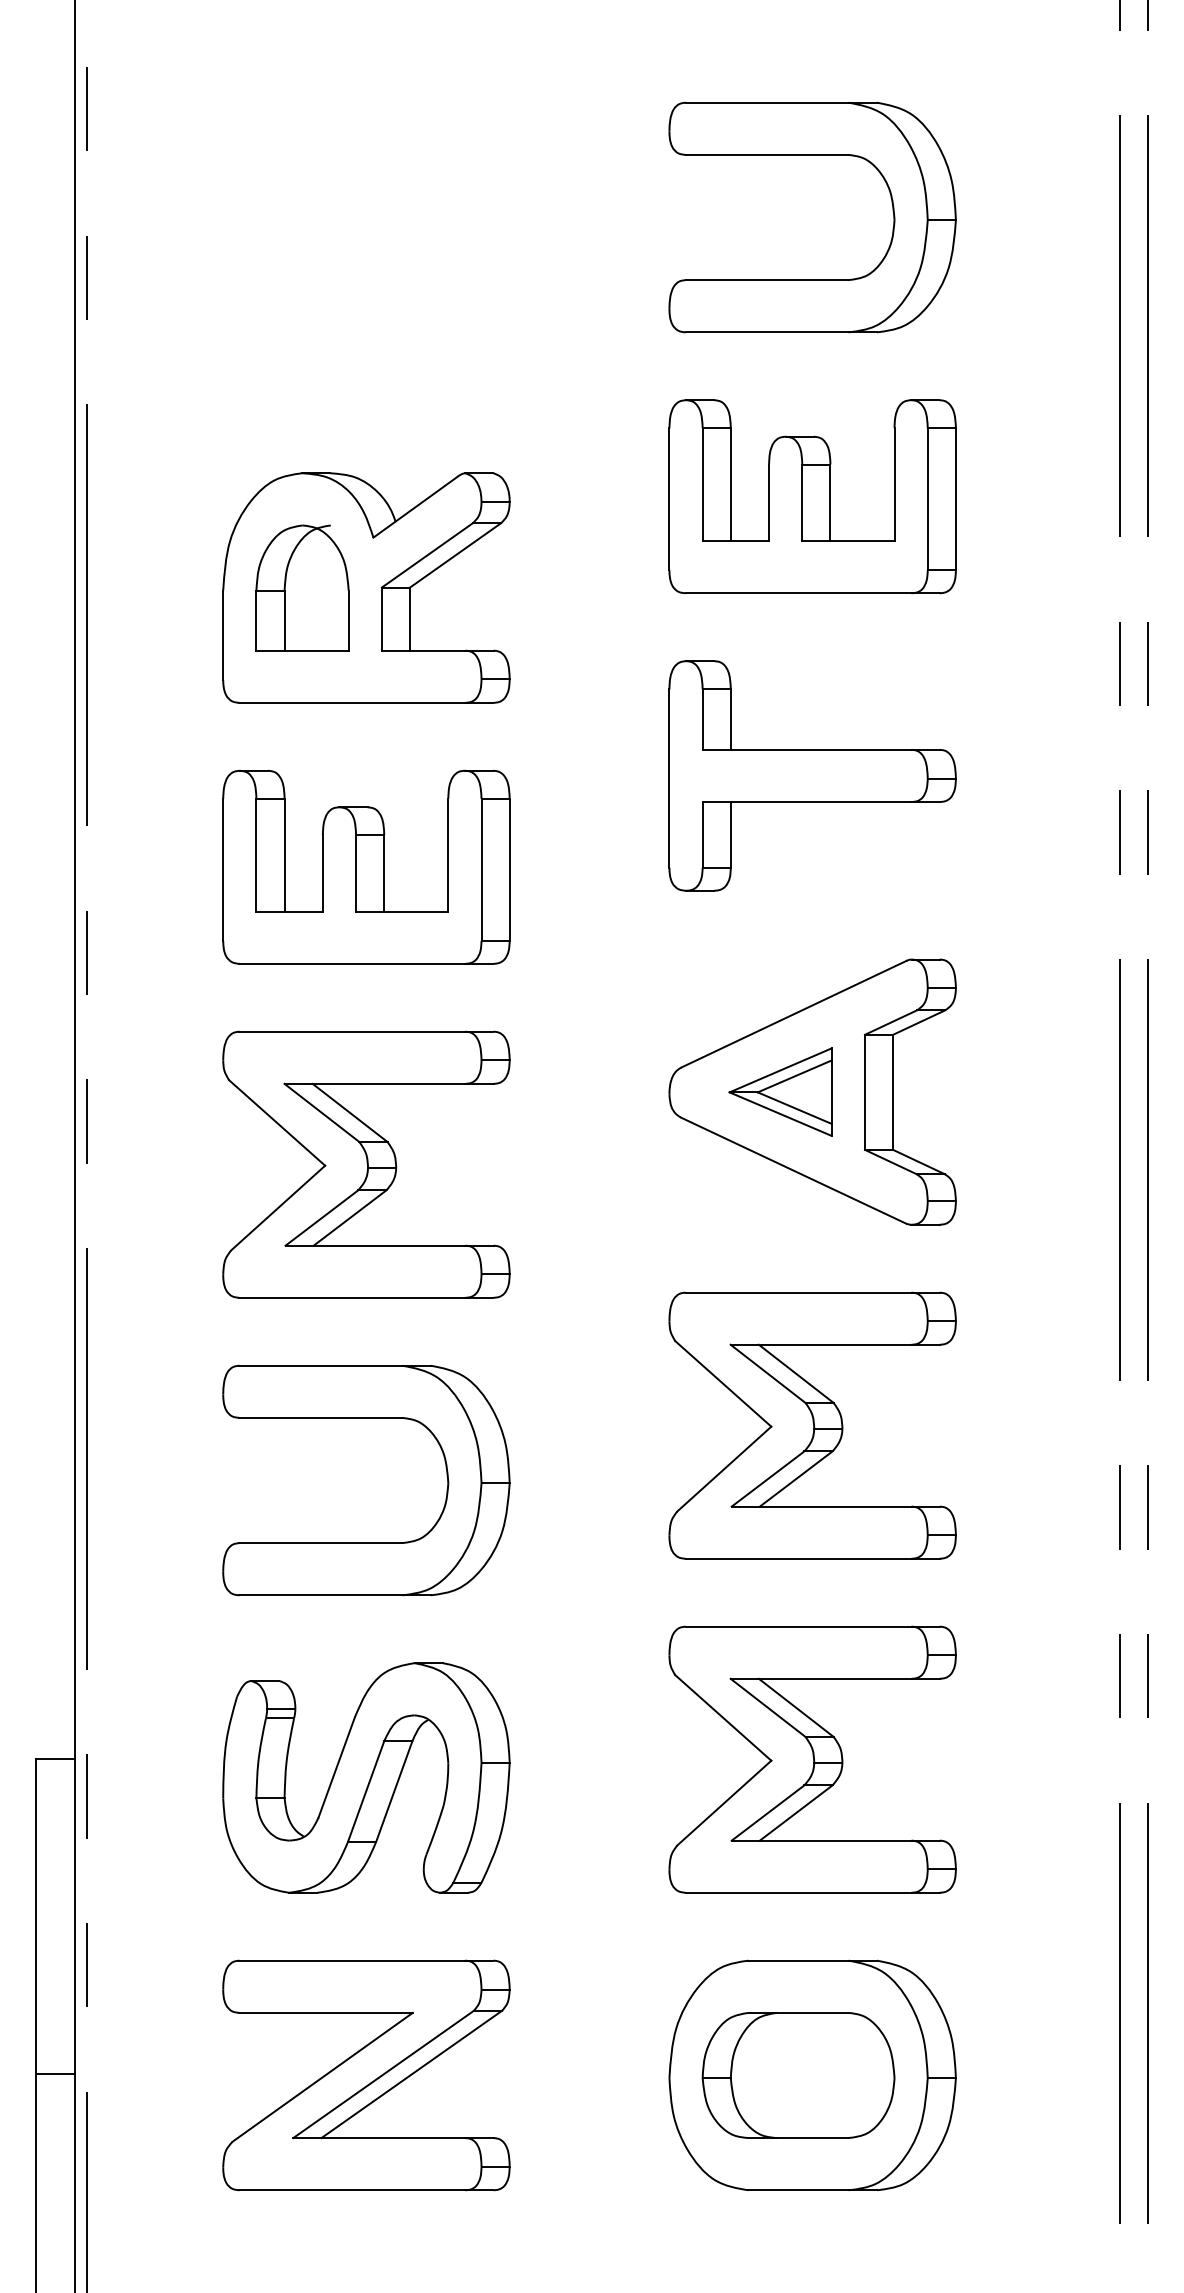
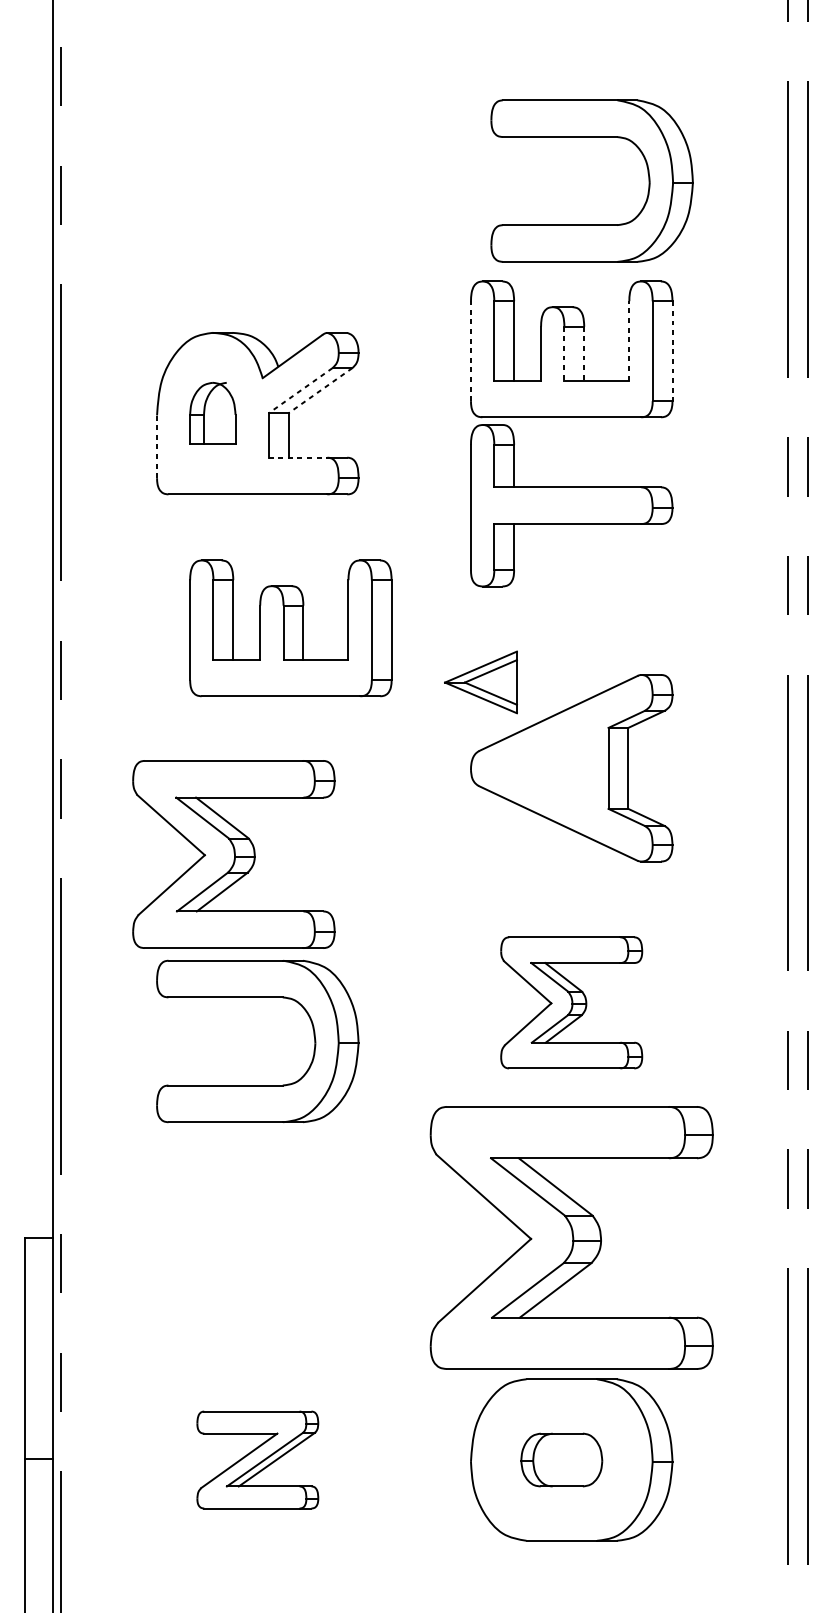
part: (812, 155) -> (592, 137), moved
line: (894, 484) -> (629, 340), solid -> dashed
line: (669, 499) -> (471, 351), solid -> dashed
line: (955, 499) -> (672, 351), solid -> dashed
line: (802, 503) -> (564, 354), solid -> dashed
line: (830, 503) -> (584, 354), solid -> dashed
line: (427, 555) -> (300, 390), solid -> dashed
line: (455, 555) -> (320, 390), solid -> dashed
part: (302, 587) -> (212, 413), size x0.7
line: (223, 635) -> (157, 447), solid -> dashed
line: (423, 650) -> (297, 457), solid -> dashed
part: (812, 775) -> (571, 505), moved
part: (366, 866) -> (290, 627), moved
part: (780, 1091) -> (480, 681), moved
part: (366, 1164) -> (233, 854), moved
part: (812, 1425) -> (571, 1002), size x0.7
part: (812, 1759) -> (571, 1237), size x1.4
part: (366, 1777) -> (257, 1250), removed
part: (366, 2075) -> (257, 1460), size x0.6
part: (798, 2075) -> (561, 1460), size x0.6

